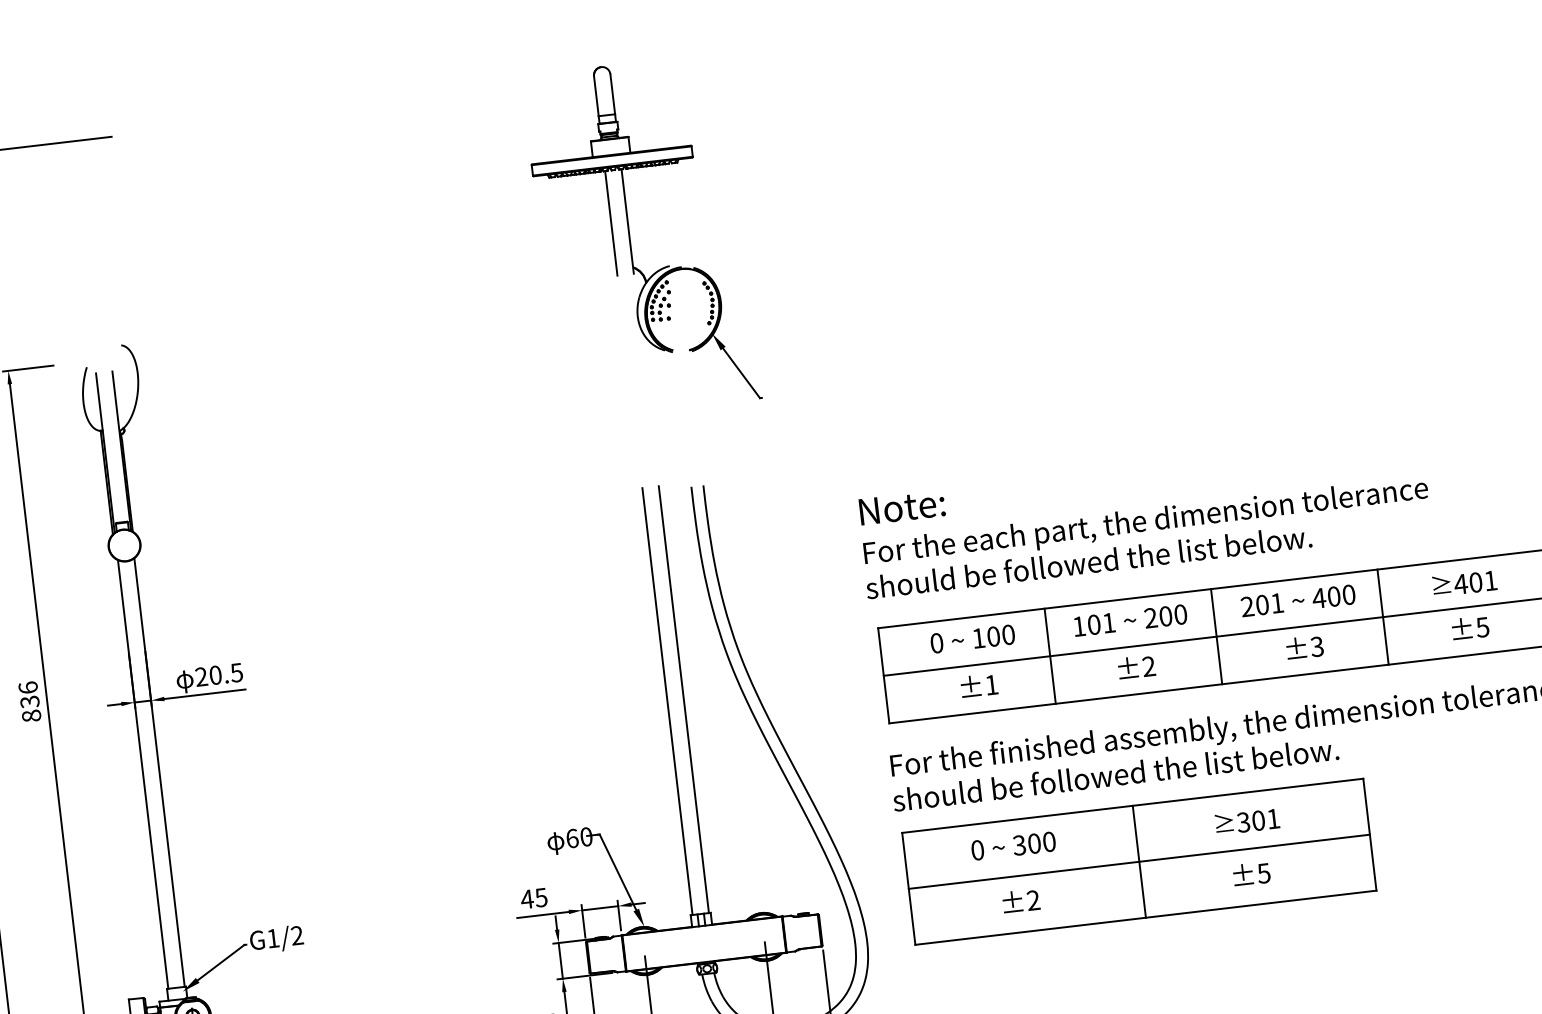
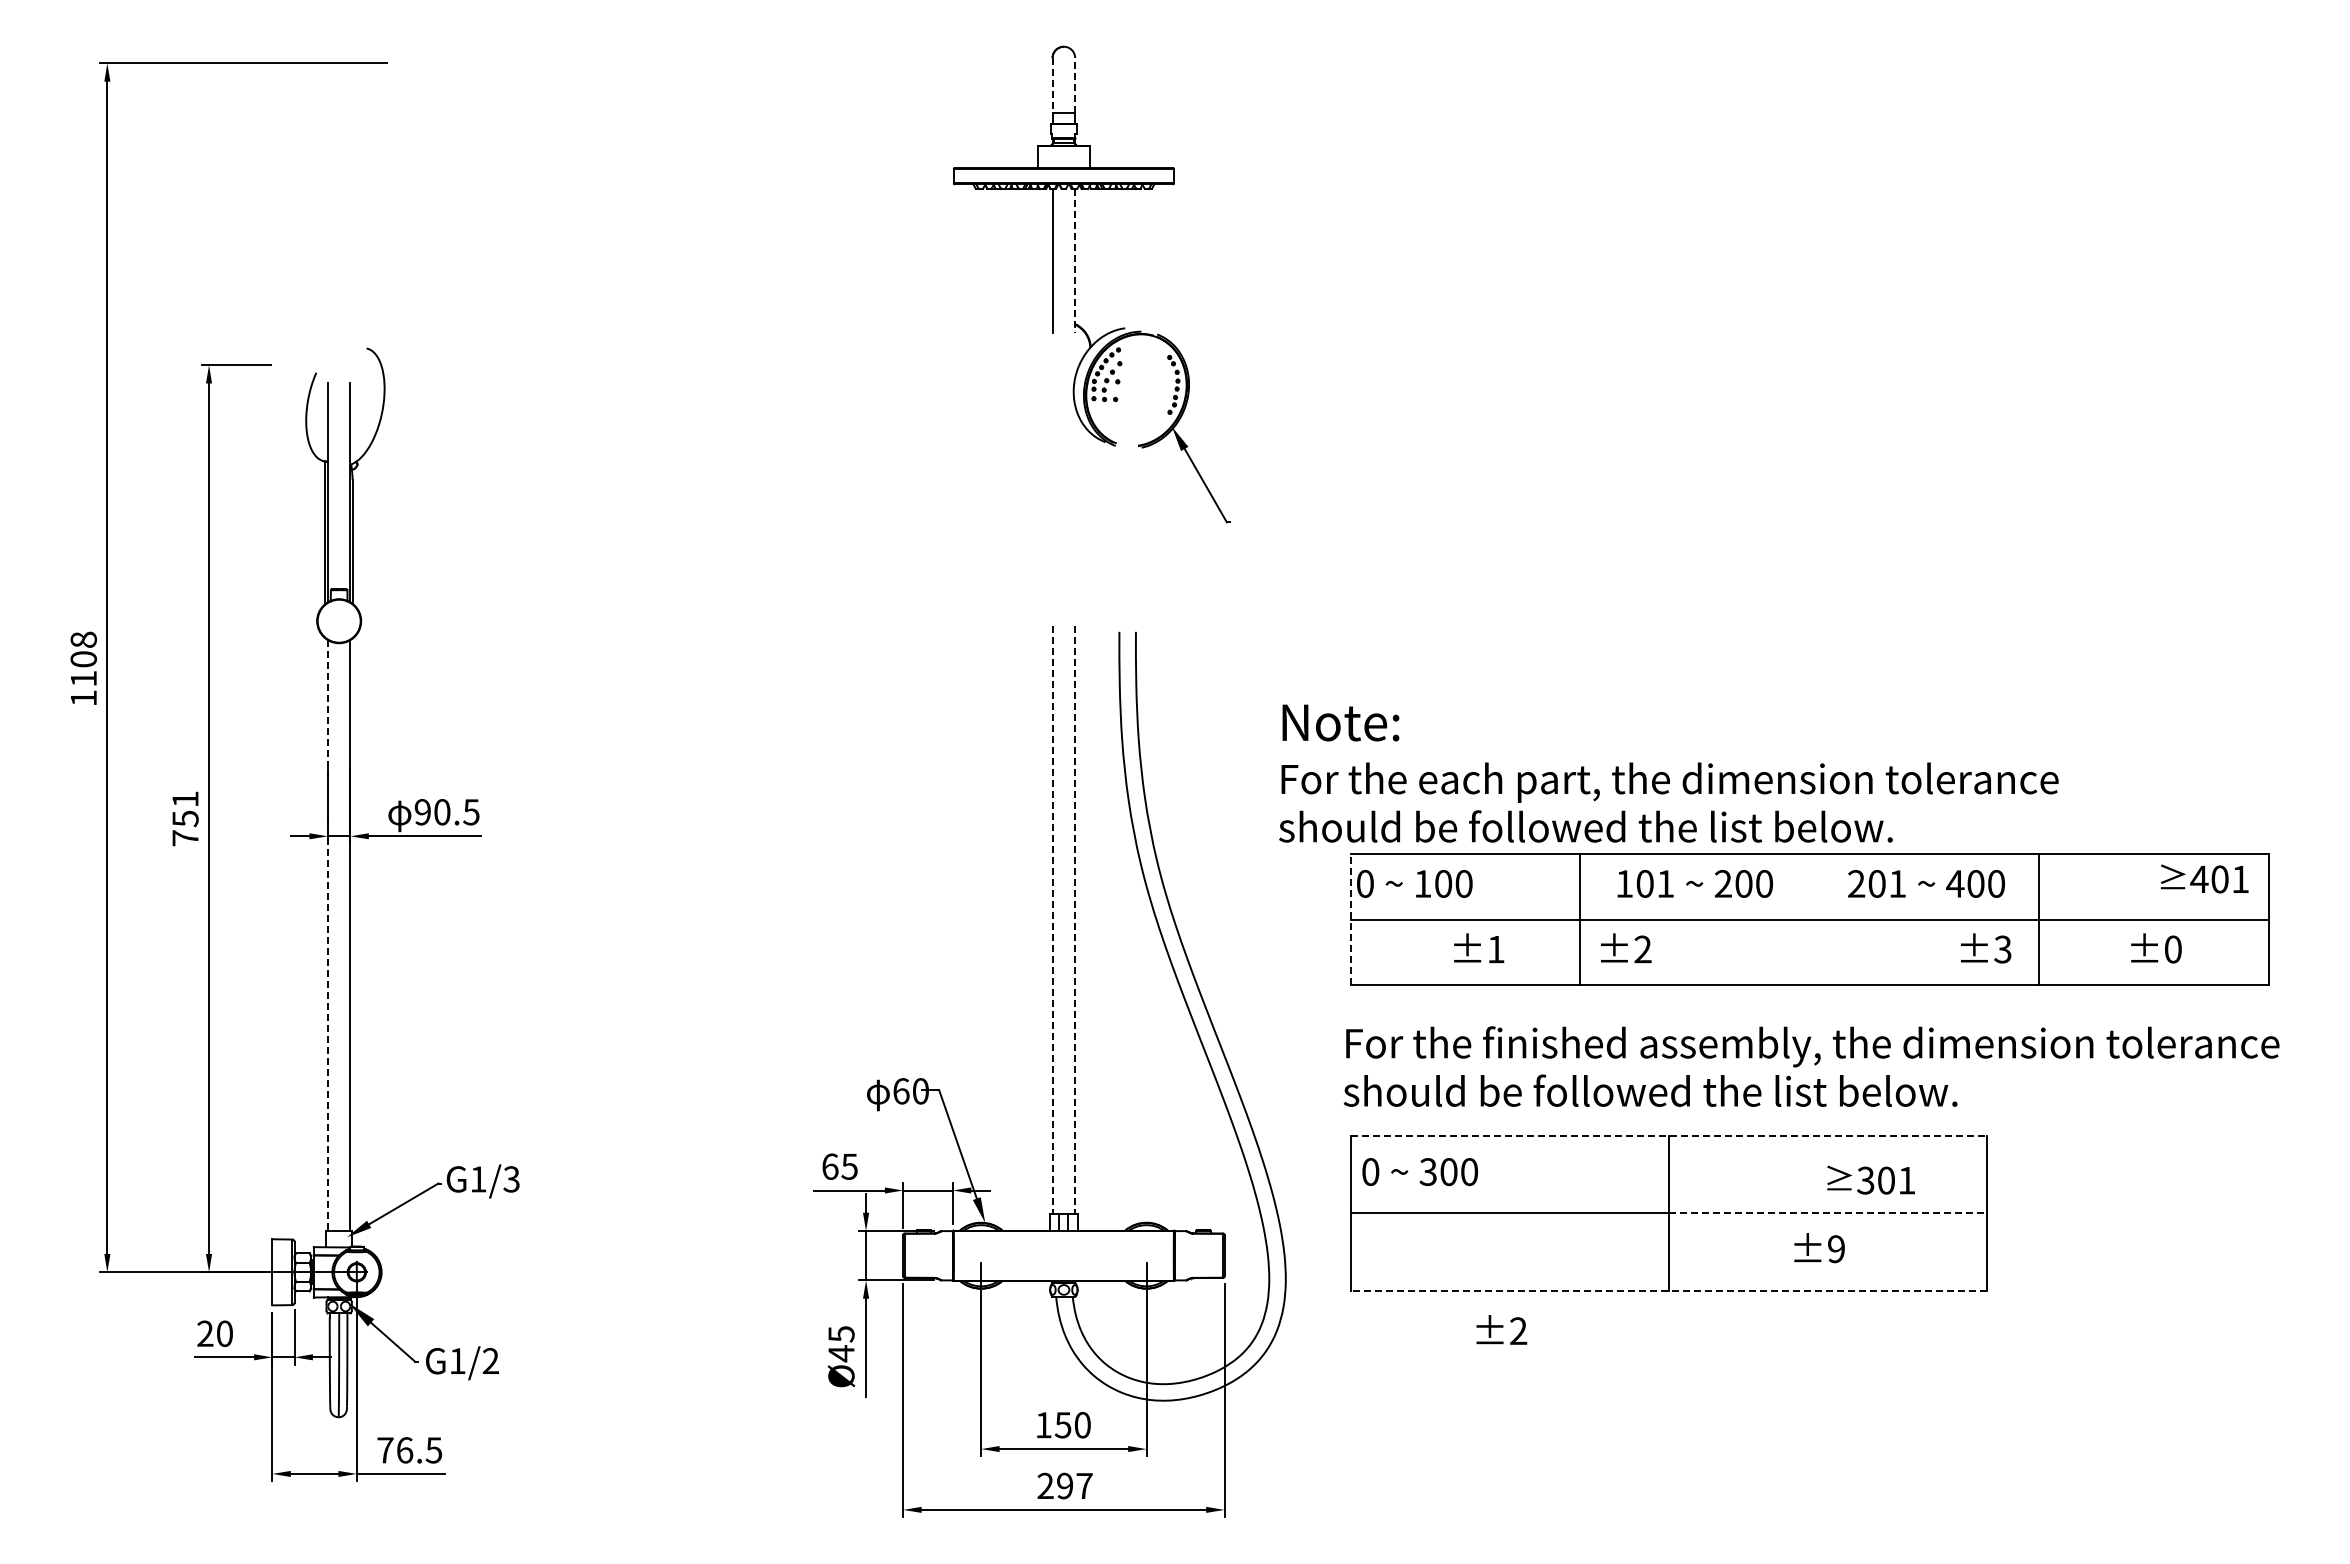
line: (612, 94) -> (1075, 85), solid -> dashed
line: (596, 96) -> (1052, 85), solid -> dashed
line: (627, 221) -> (1075, 261), solid -> dashed
text: (1144, 516) -> (1668, 773), moved
text: (1464, 583) -> (2204, 878), moved
text: (1482, 627) -> (2172, 949), ±5 -> ±0
line: (1216, 636) -> (1809, 919), removed
text: (972, 638) -> (1414, 883), moved
text: (1305, 647) -> (1986, 948), moved
text: (1136, 667) -> (1626, 948), moved
line: (883, 675) -> (1350, 919), solid -> dashed
text: (201, 677) -> (422, 812), 20.5 -> 90.5
line: (684, 699) -> (1075, 920), solid -> dashed
text: (29, 701) -> (185, 818), 836 -> 751
line: (667, 701) -> (1052, 920), solid -> dashed
line: (142, 775) -> (327, 936), solid -> dashed
line: (1132, 806) -> (1668, 1136), solid -> dashed
text: (1246, 821) -> (1870, 1179), moved
text: (1013, 845) -> (1419, 1171), moved
line: (1254, 848) -> (1827, 1213), solid -> dashed
text: (1263, 873) -> (1835, 1249), ±5 -> ±9
text: (526, 899) -> (829, 1166), 45 -> 65
text: (1020, 900) -> (1501, 1329), moved
line: (1145, 917) -> (1668, 1290), solid -> dashed
text: (297, 935) -> (511, 1179), G1/2 -> G1/3

